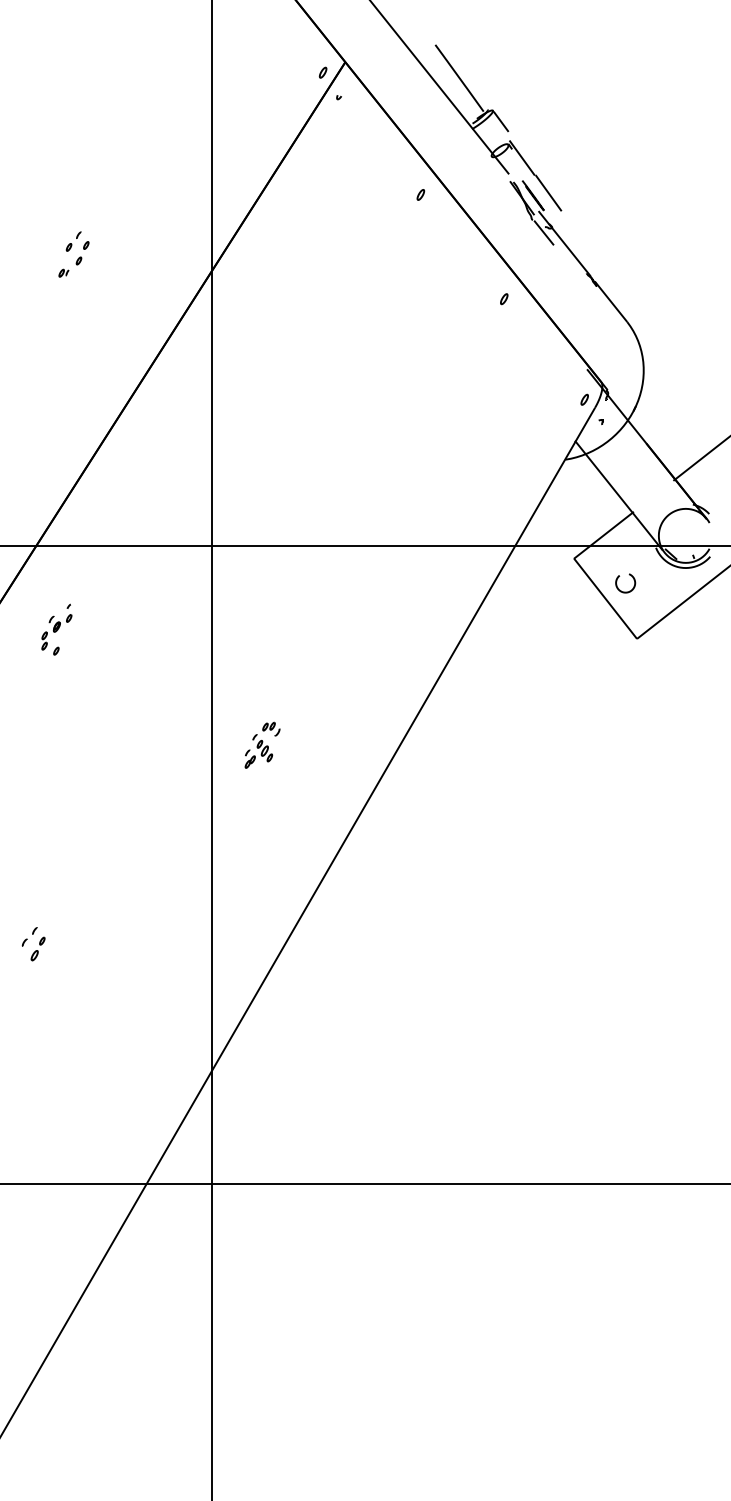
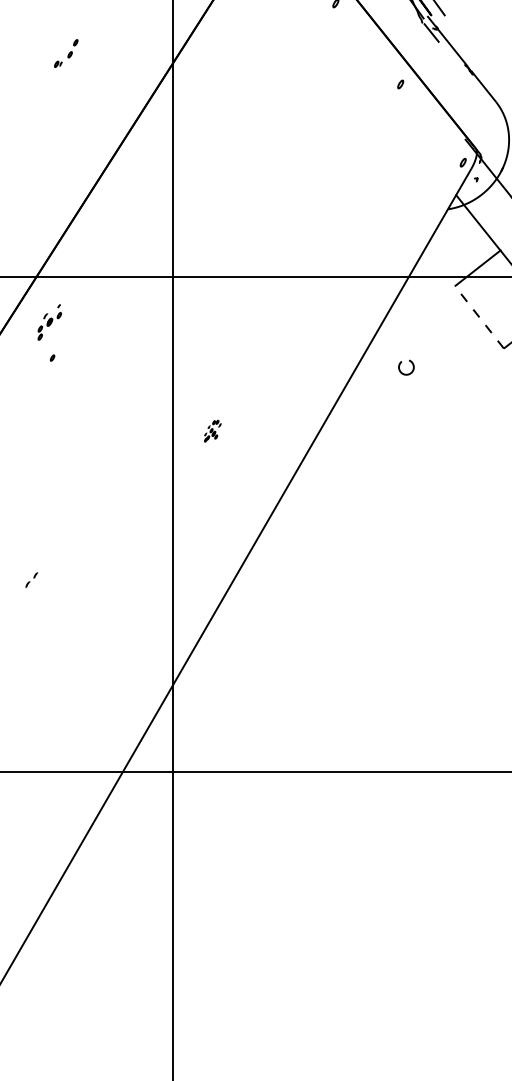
part: (73, 241) -> (65, 39), removed
curve: (625, 591) -> (406, 373), moved
line: (605, 598) -> (479, 317), solid -> dashed
part: (56, 626) -> (49, 321), moved
part: (262, 744) -> (212, 430), size x0.6
part: (37, 948) -> (37, 589), removed

